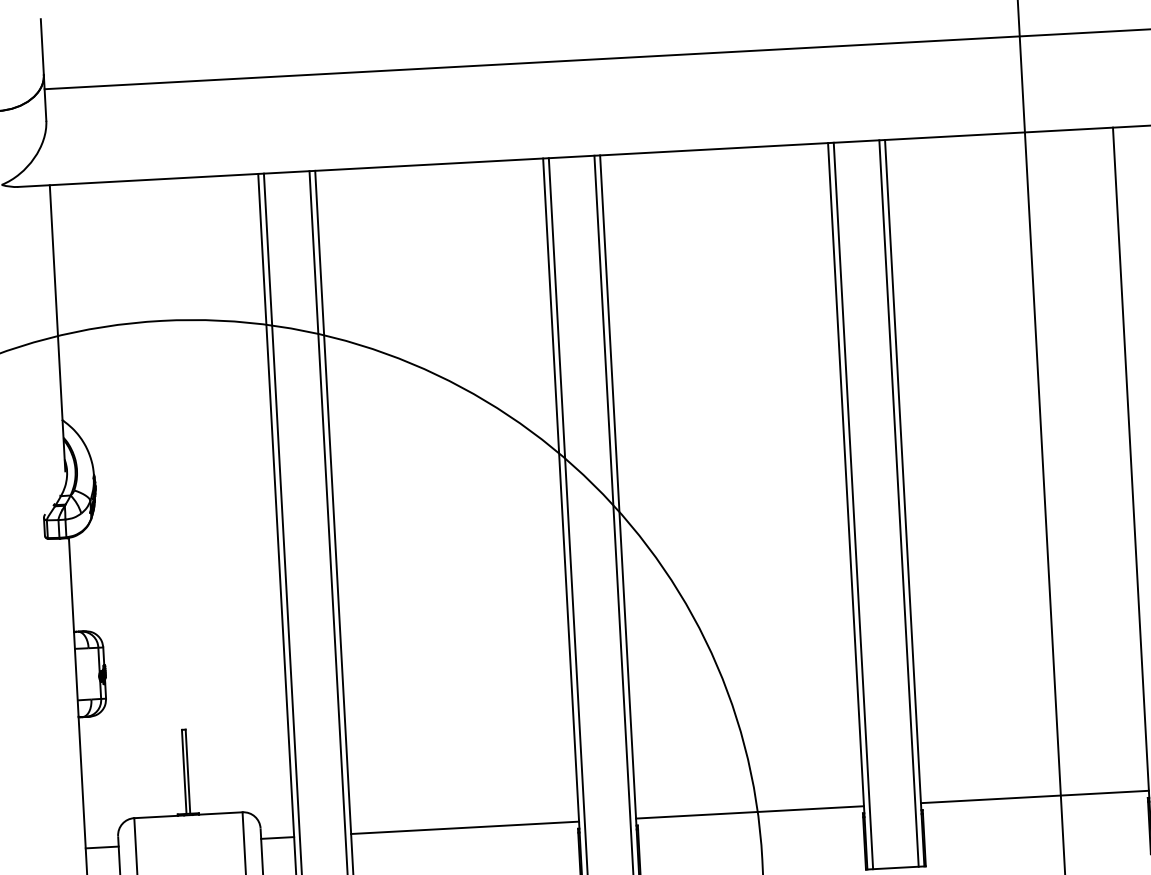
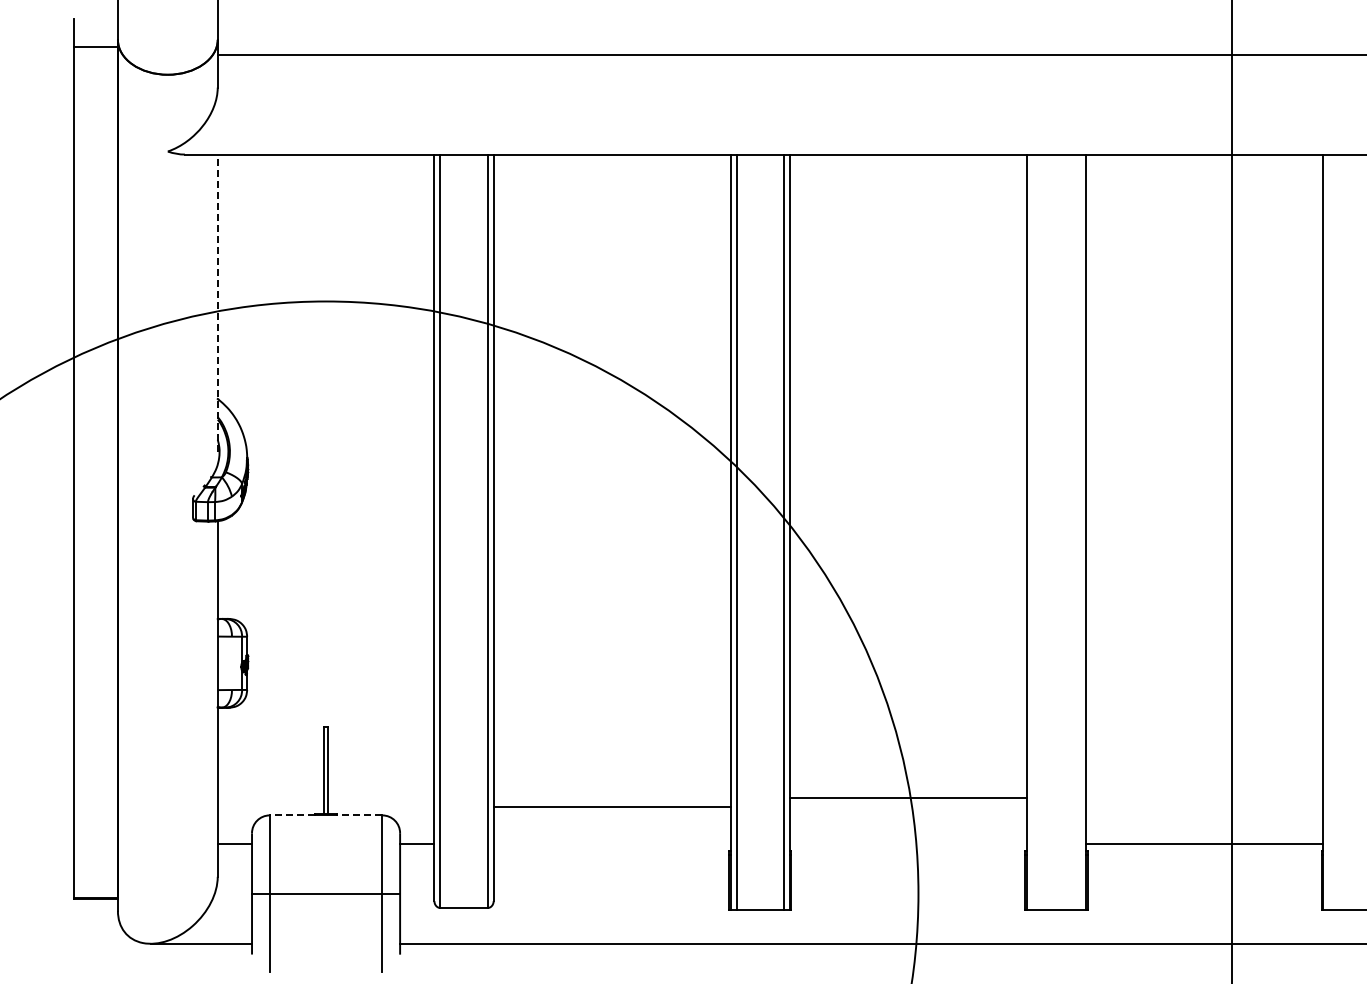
line: (57, 328) -> (217, 303), solid -> dashed
line: (899, 502) -> (1080, 531), removed
line: (853, 505) -> (1032, 531), removed
line: (749, 811) -> (907, 797), moved
line: (220, 813) -> (359, 815), solid -> dashed
line: (156, 817) -> (292, 815), solid -> dashed
line: (464, 827) -> (611, 806), moved

